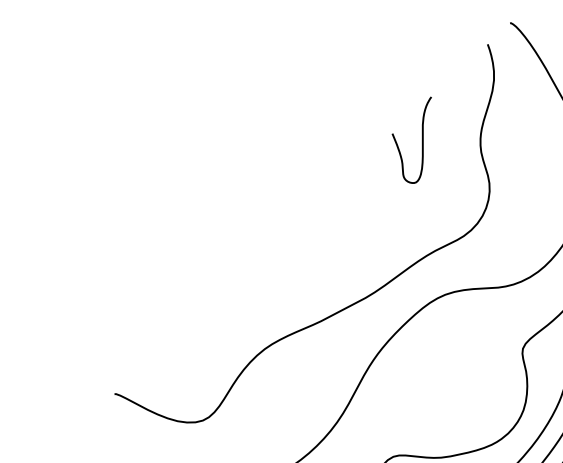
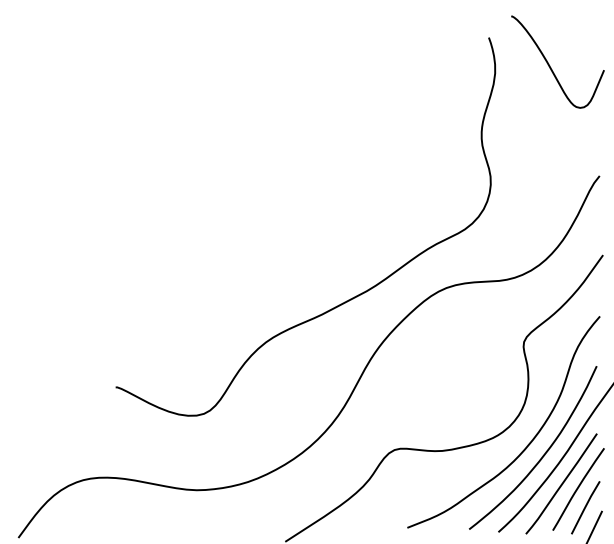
curve: (422, 140) -> (423, 133), removed

